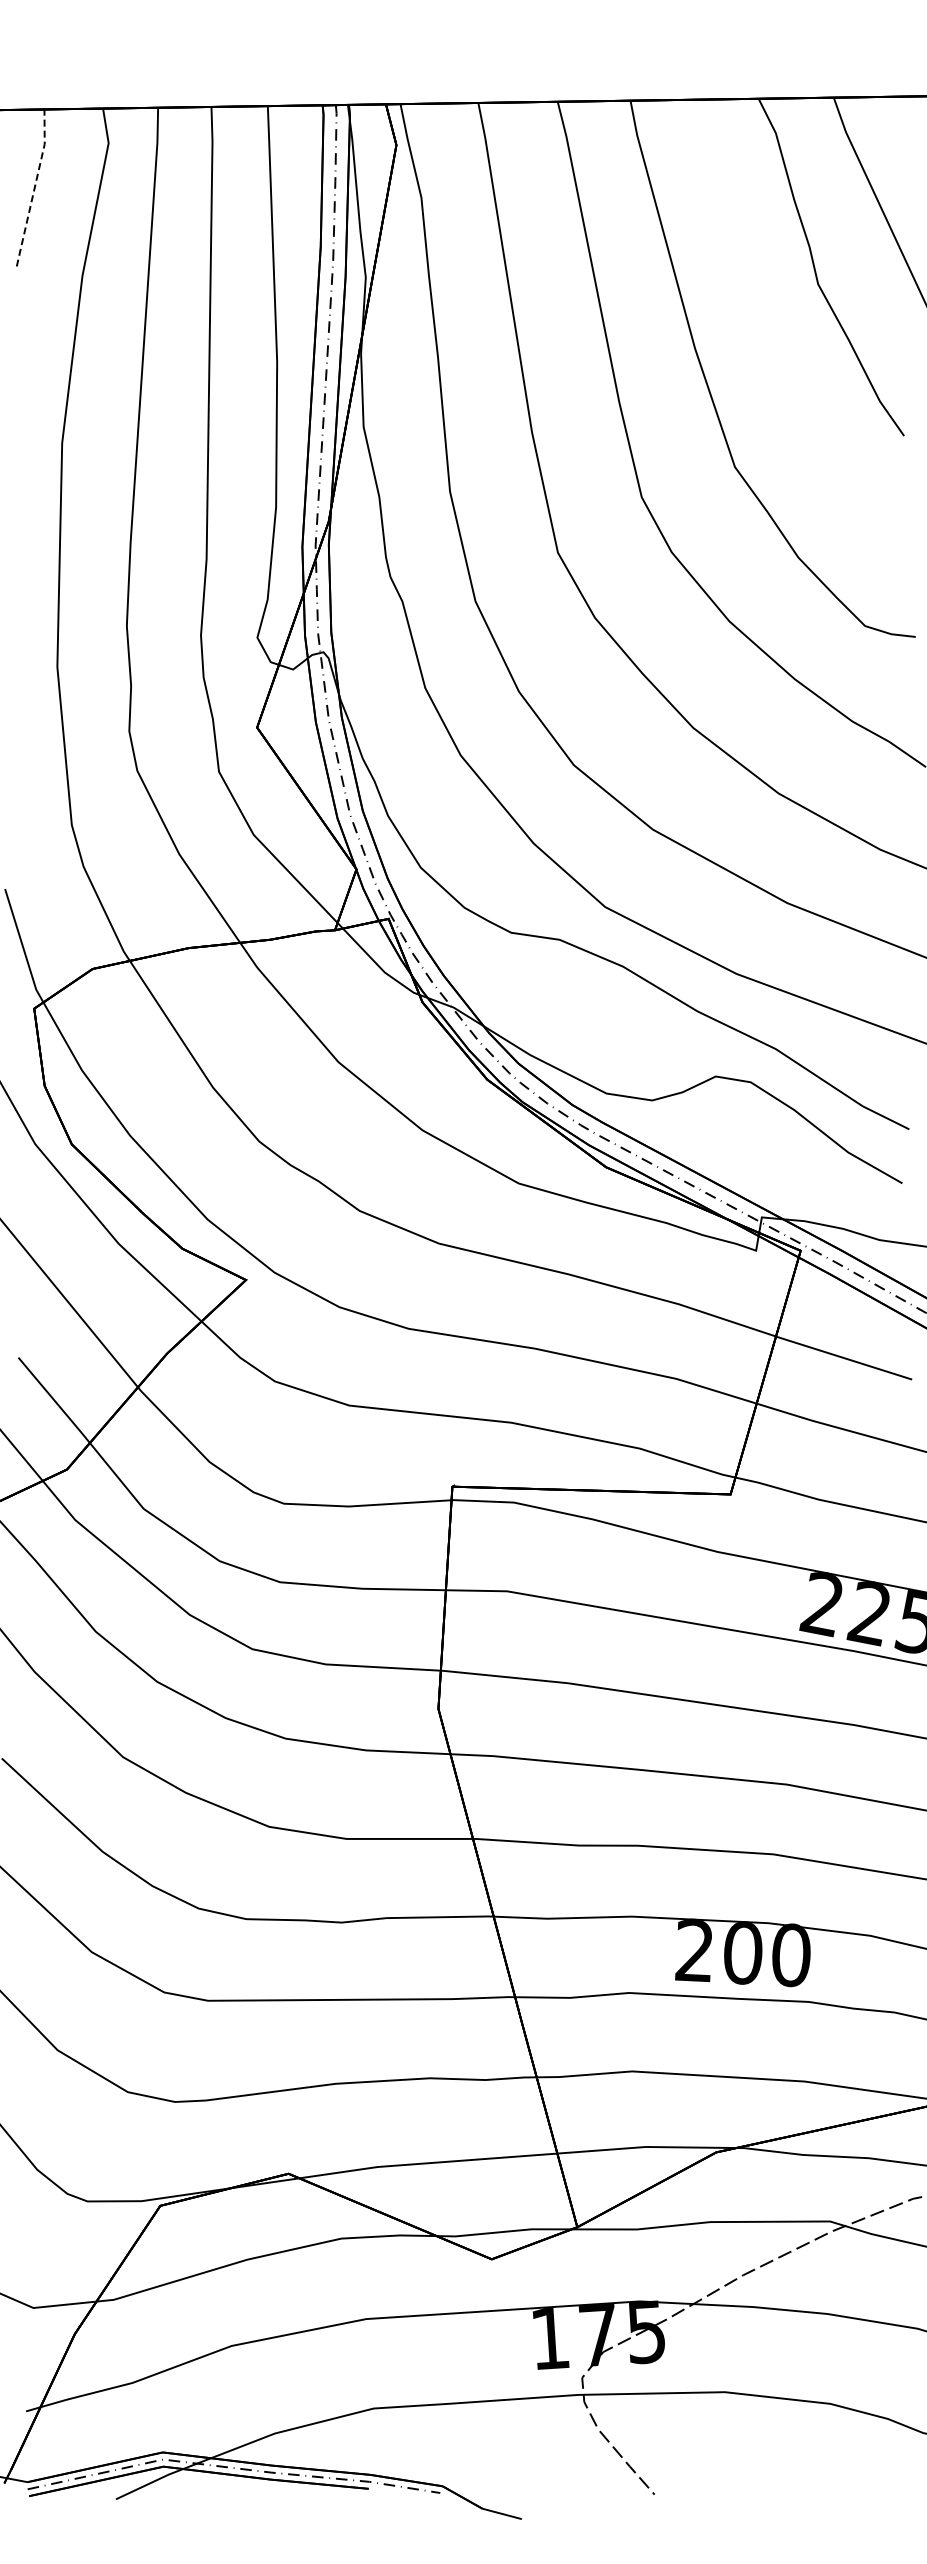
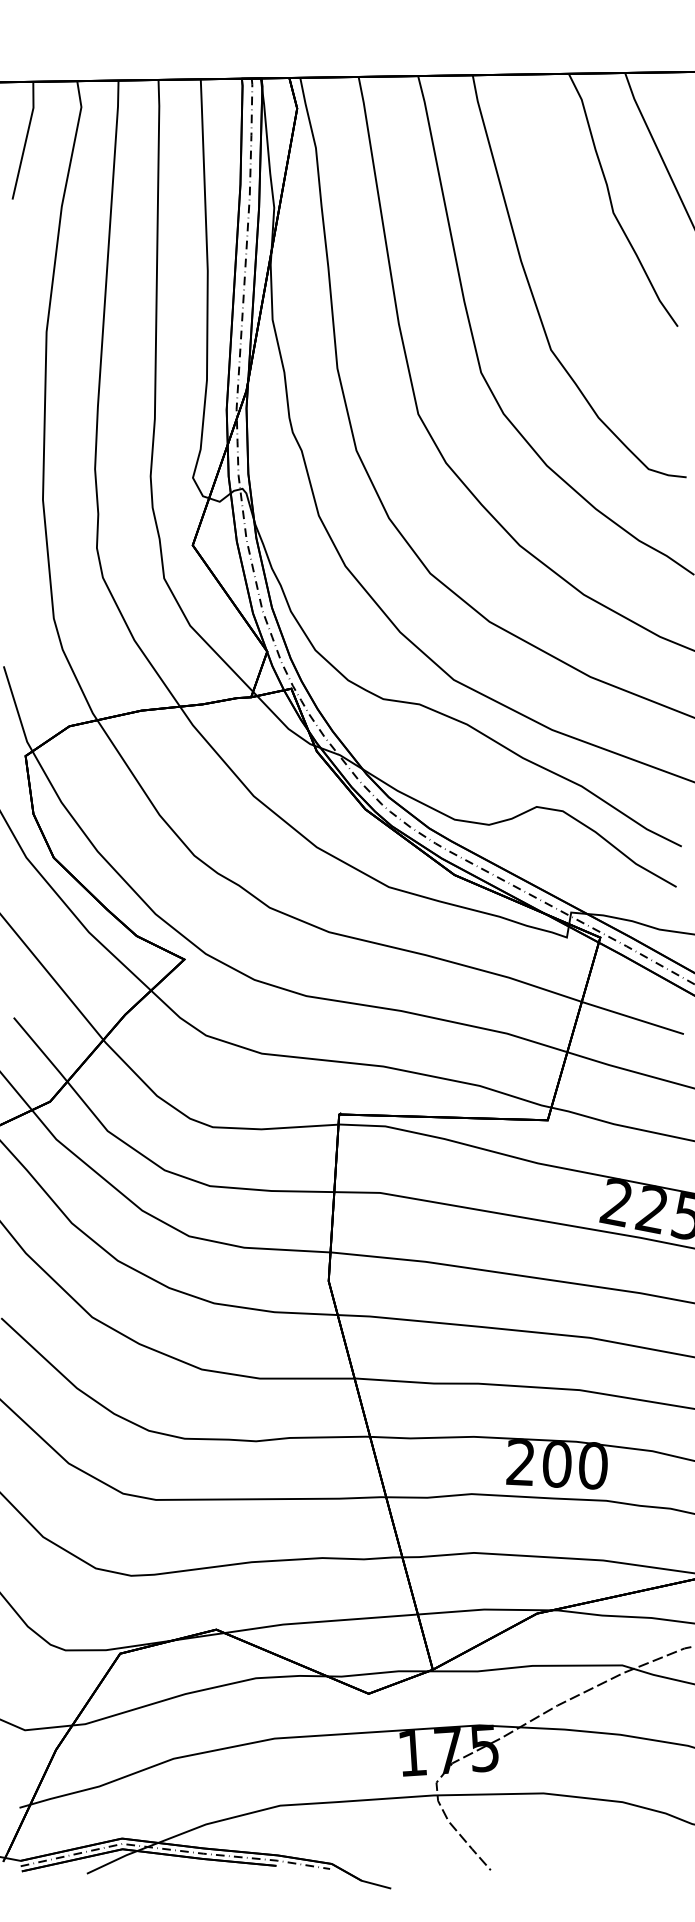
line: (34, 187) -> (25, 140), dashed -> solid

